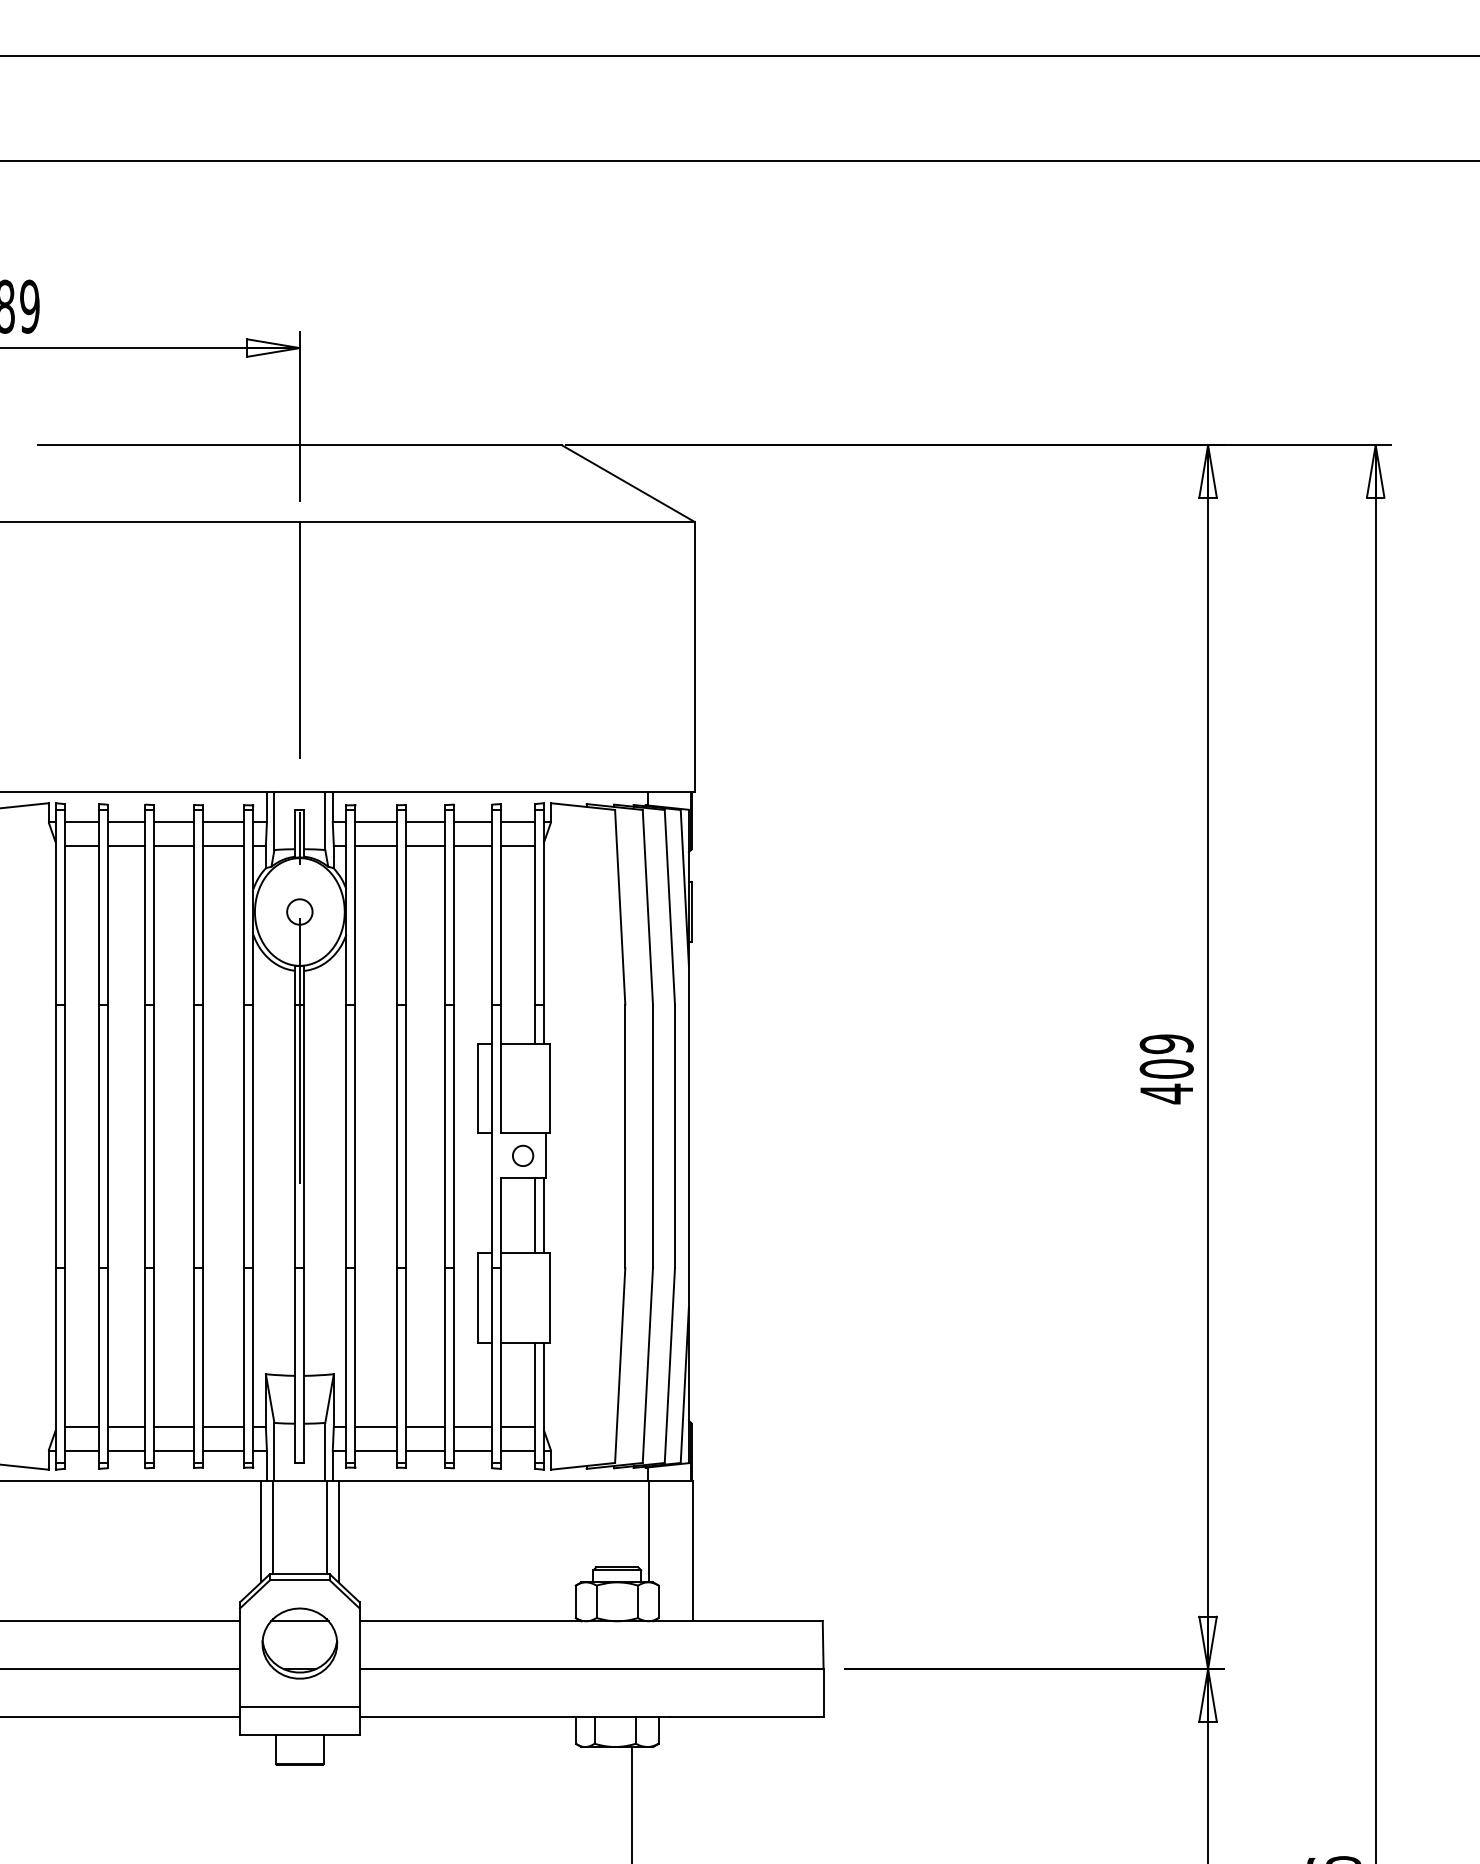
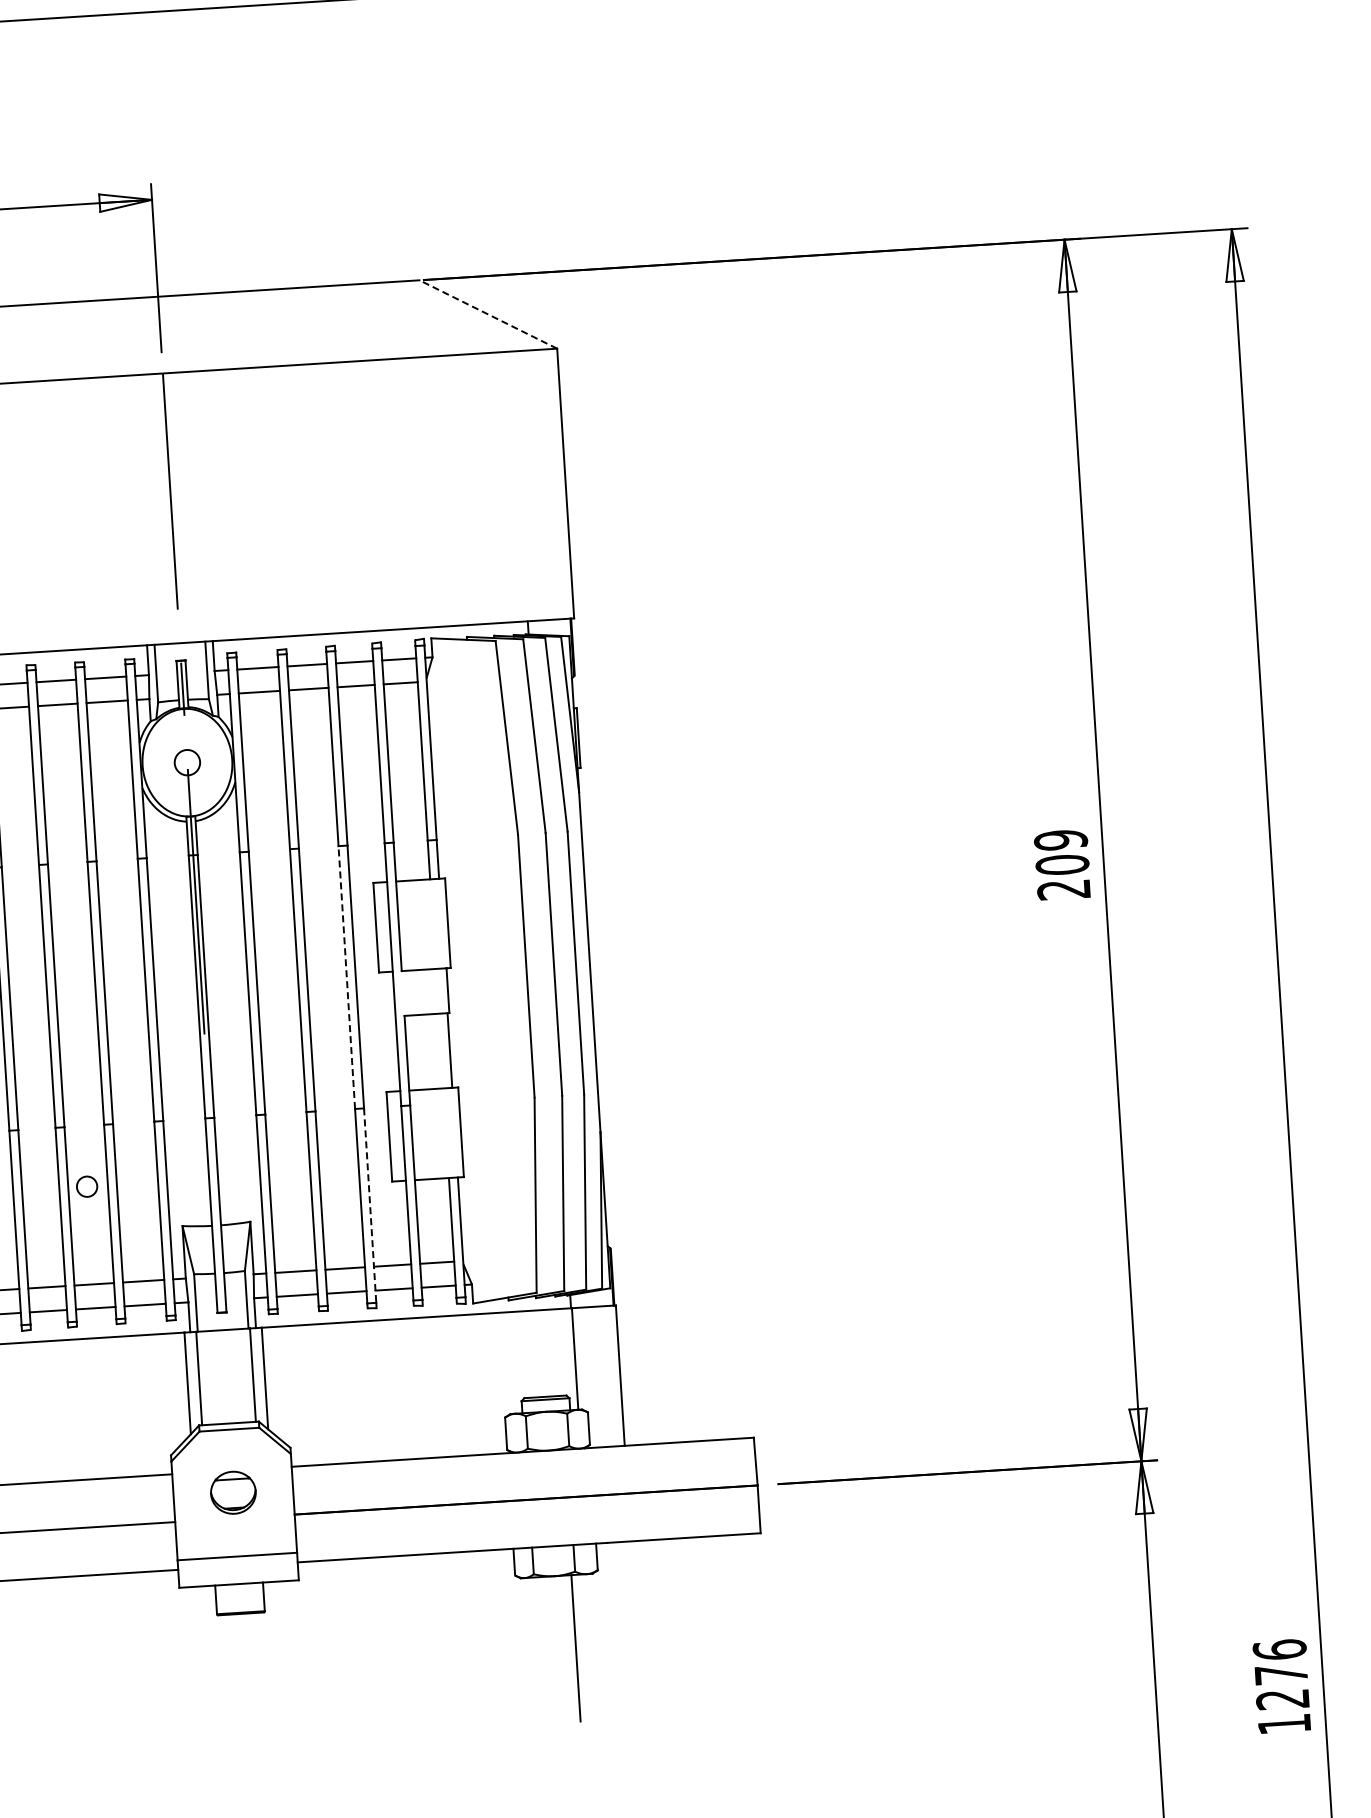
line: (628, 483) -> (488, 314), solid -> dashed
text: (1165, 1093) -> (1062, 889), 409 -> 209
line: (445, 1136) -> (346, 977), solid -> dashed
circle: (523, 1155) -> (87, 1186), moved
line: (534, 1215) -> (440, 1050), removed
line: (454, 1366) -> (370, 1206), solid -> dashed
part: (299, 1643) -> (233, 1492), size x0.6

